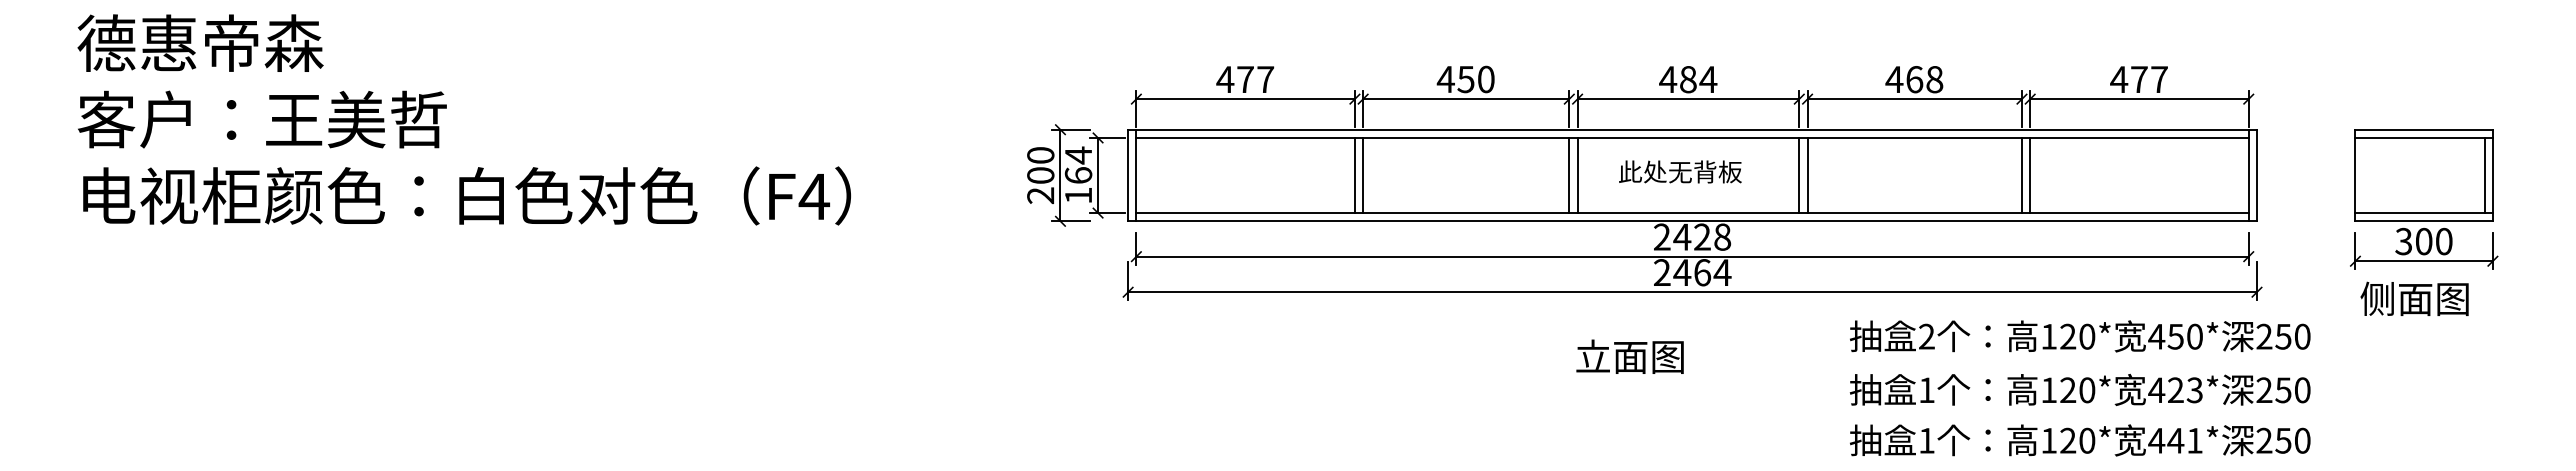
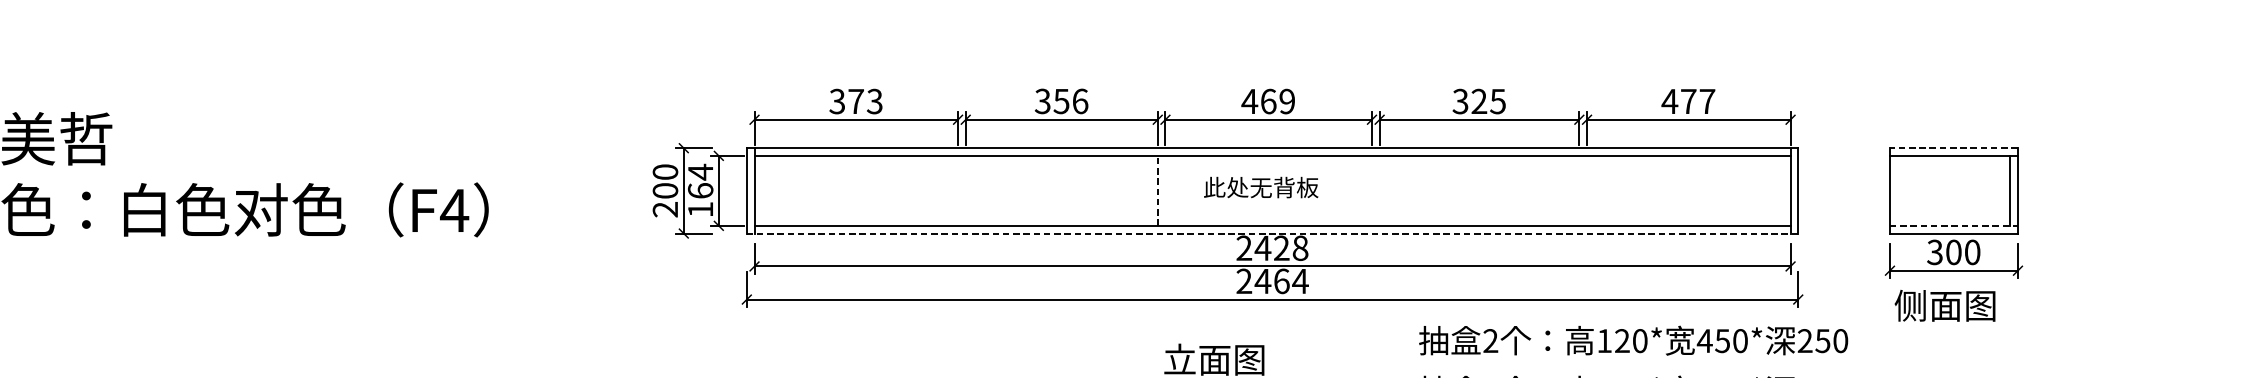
text: (1245, 79) -> (856, 101), 477 -> 373
text: (1465, 79) -> (1061, 101), 450 -> 356
text: (1698, 79) -> (1278, 101), 484 -> 469
text: (1914, 79) -> (1479, 101), 468 -> 325
line: (2424, 129) -> (1954, 148), solid -> dashed
line: (1354, 175) -> (957, 190), removed
line: (1363, 175) -> (966, 190), removed
line: (1569, 175) -> (1157, 190), solid -> dashed
line: (1577, 175) -> (1165, 190), removed
line: (1799, 175) -> (1372, 190), removed
line: (1807, 175) -> (1379, 190), removed
line: (2021, 175) -> (1578, 190), removed
line: (2030, 175) -> (1587, 190), removed
line: (2424, 213) -> (1954, 226), solid -> dashed
line: (1692, 221) -> (1272, 233), solid -> dashed

